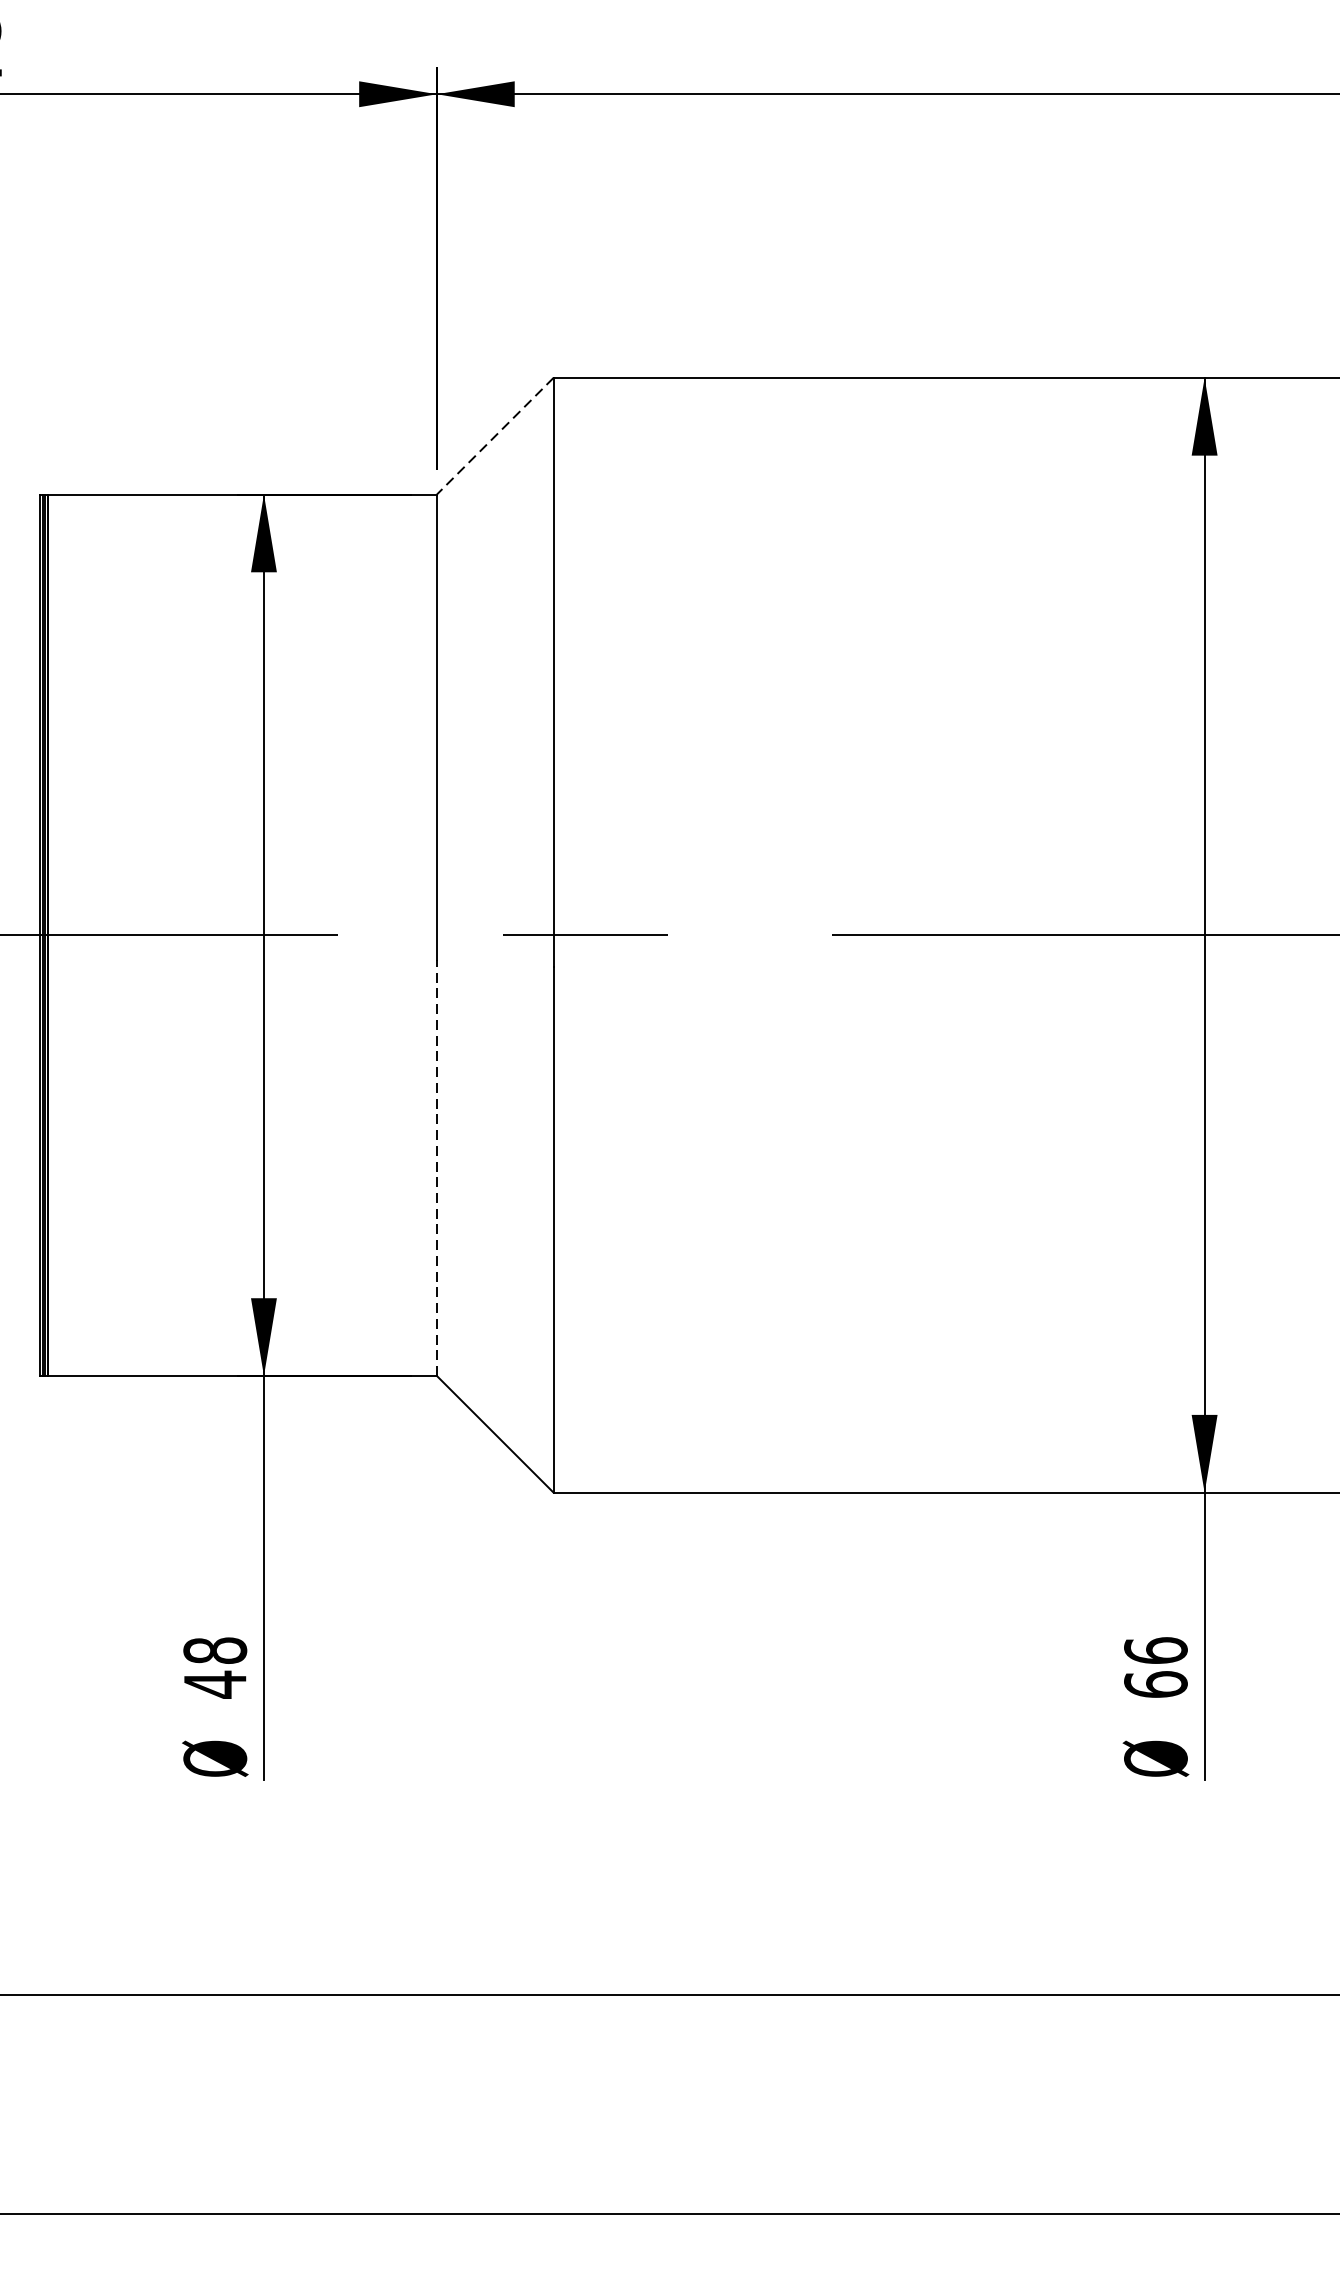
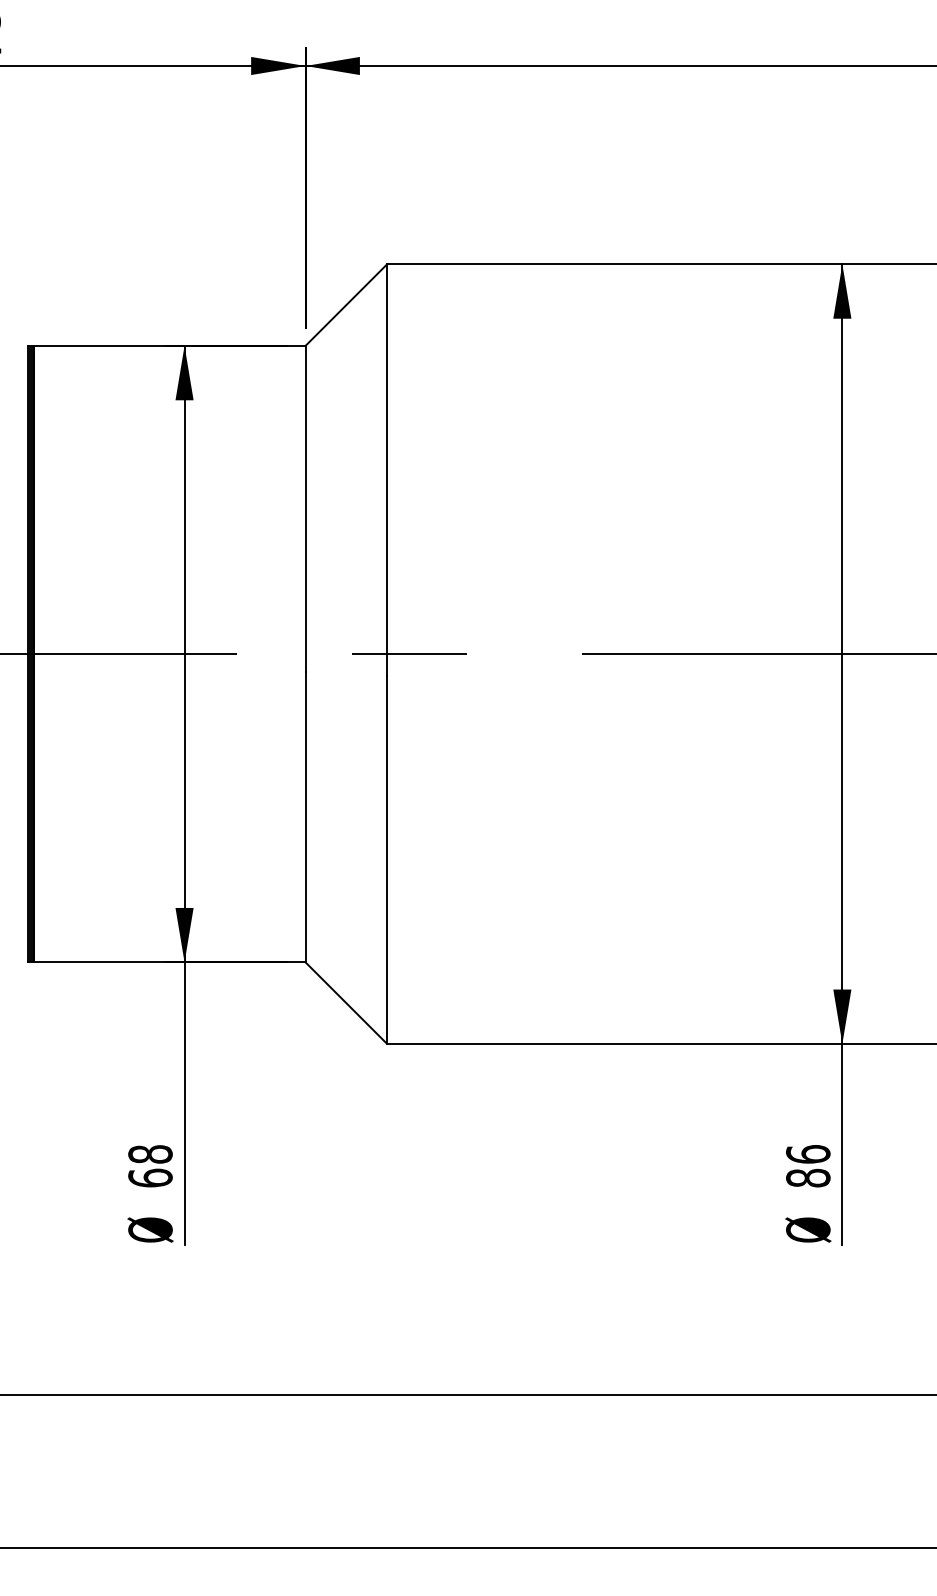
line: (495, 436) -> (346, 305), dashed -> solid
line: (436, 1167) -> (305, 816), dashed -> solid
text: (1156, 1683) -> (808, 1177), 66 -> 86
text: (215, 1685) -> (150, 1178), 48 -> 68

